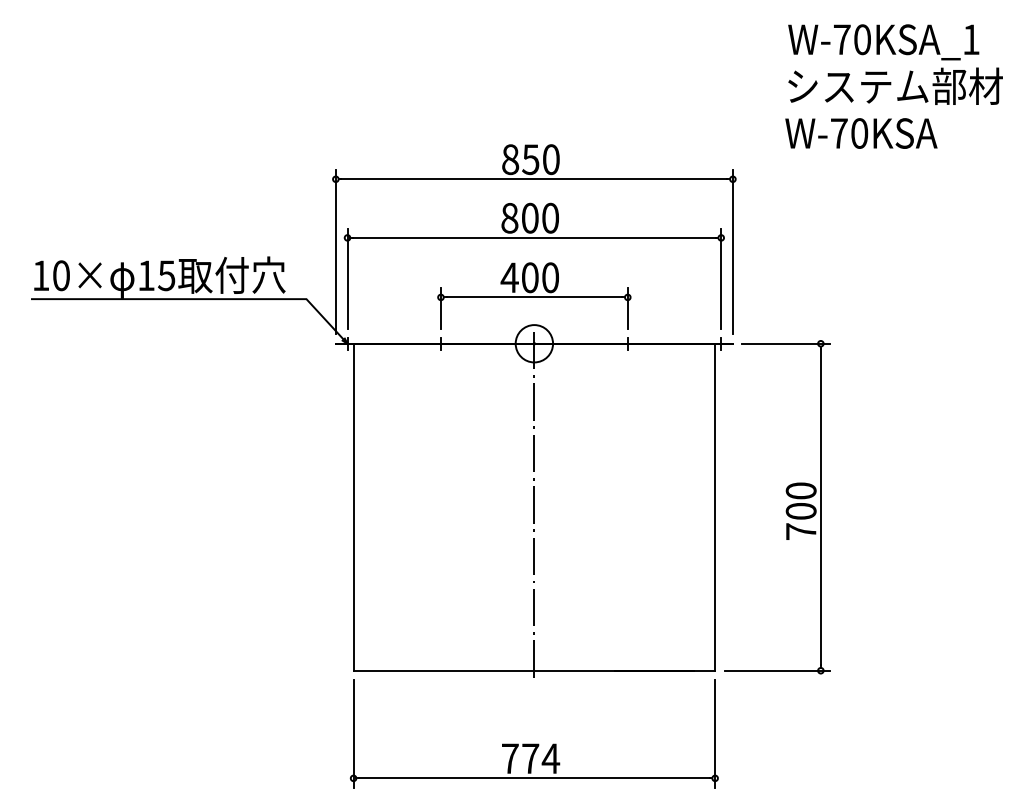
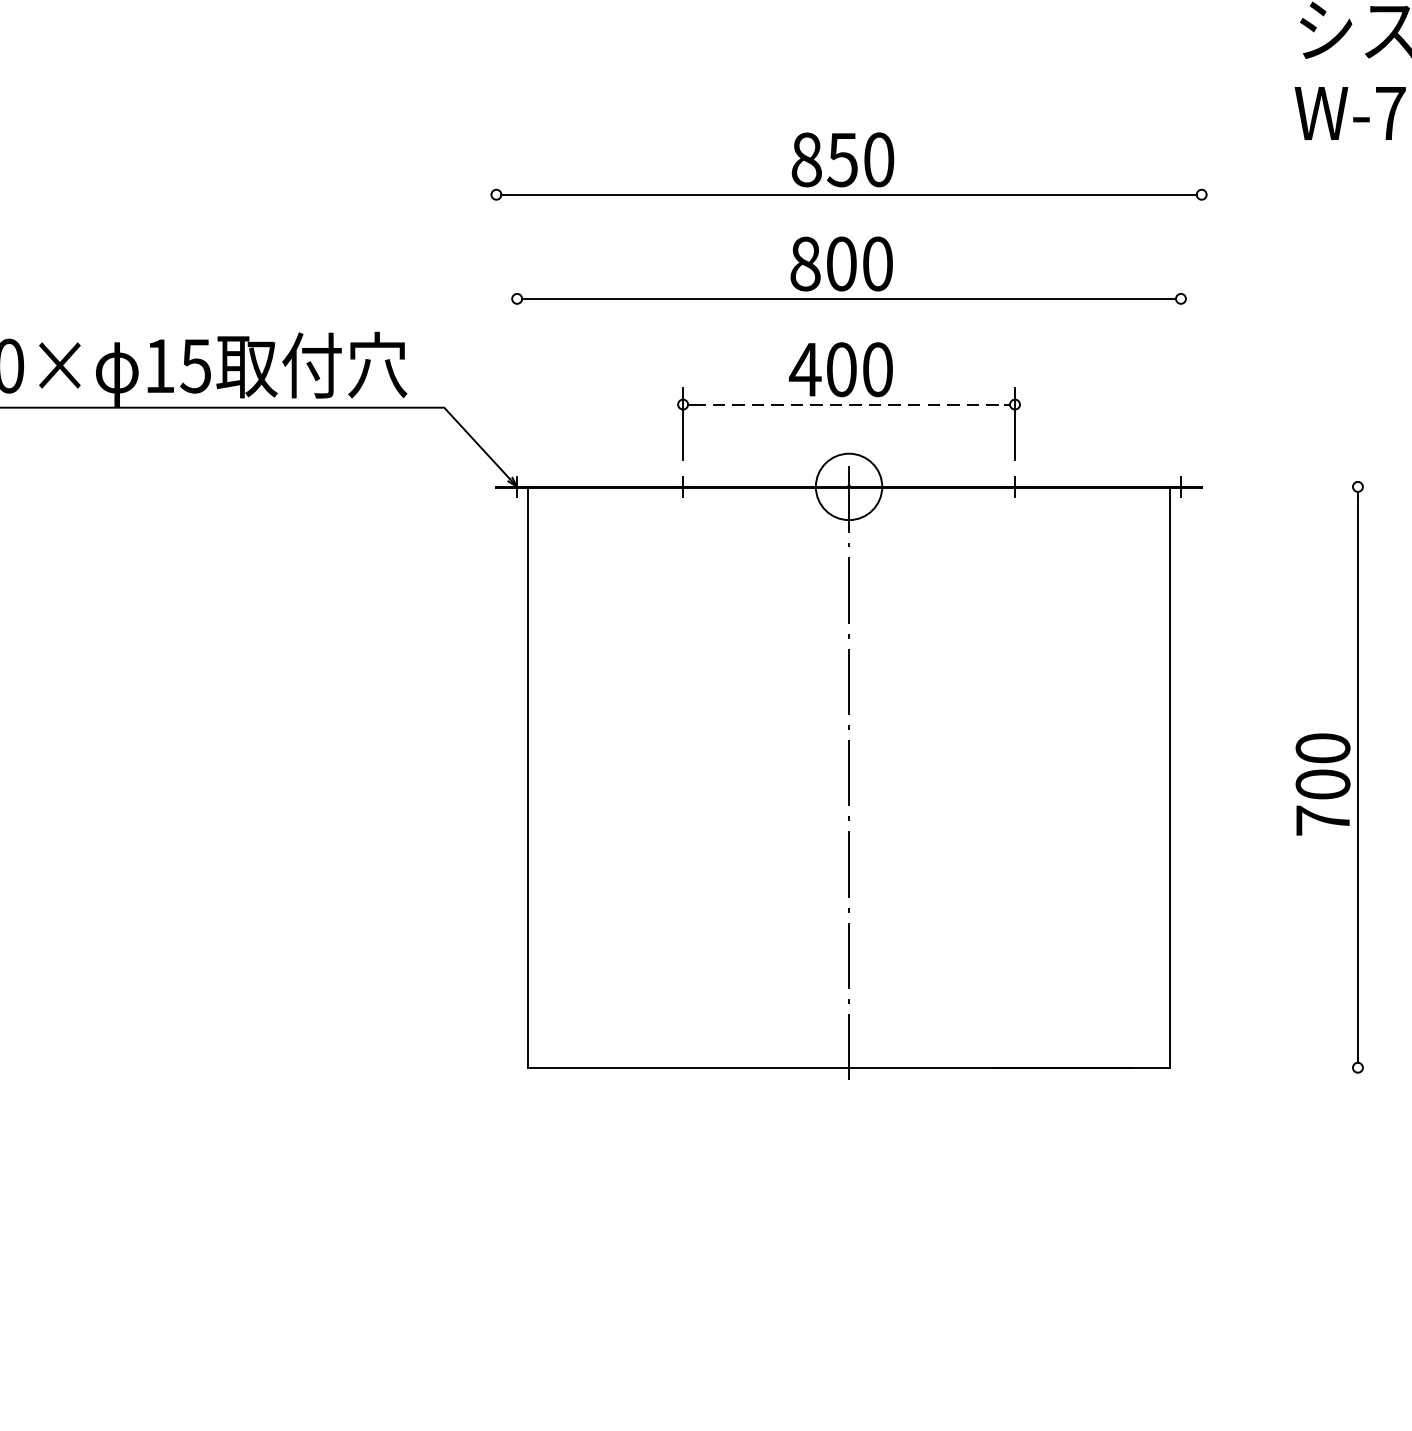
line: (335, 251) -> (495, 323), removed
line: (732, 251) -> (1200, 323), removed
line: (347, 278) -> (517, 370), removed
line: (721, 278) -> (1181, 370), removed
line: (534, 297) -> (849, 404), solid -> dashed
line: (786, 343) -> (1296, 486), removed
line: (777, 670) -> (1280, 1067), removed
part: (533, 743) -> (847, 1196), removed

